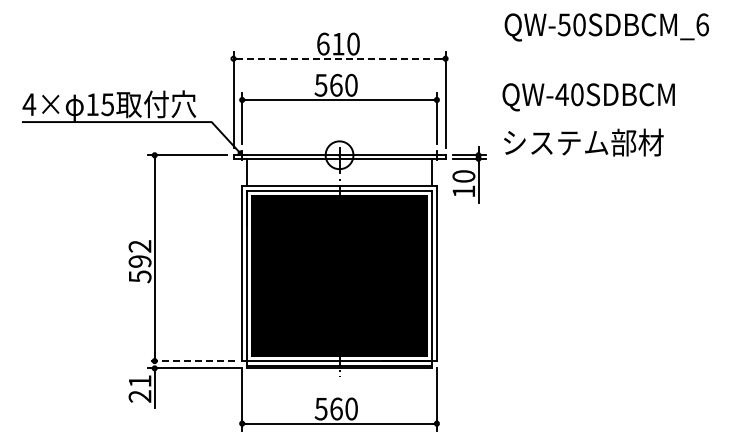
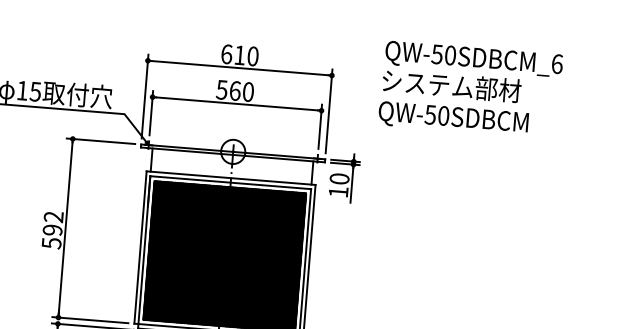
line: (339, 58) -> (239, 67), dashed -> solid
text: (561, 94) -> (430, 114), QW-40SDBCM -> QW-50SDBCM
text: (583, 142) -> (451, 85), moved
line: (191, 361) -> (90, 320), dashed -> solid

